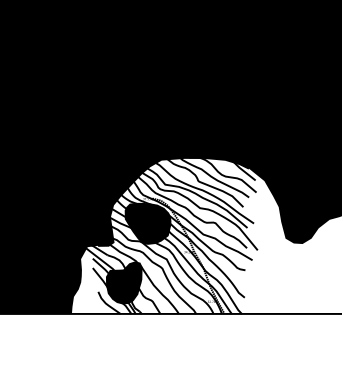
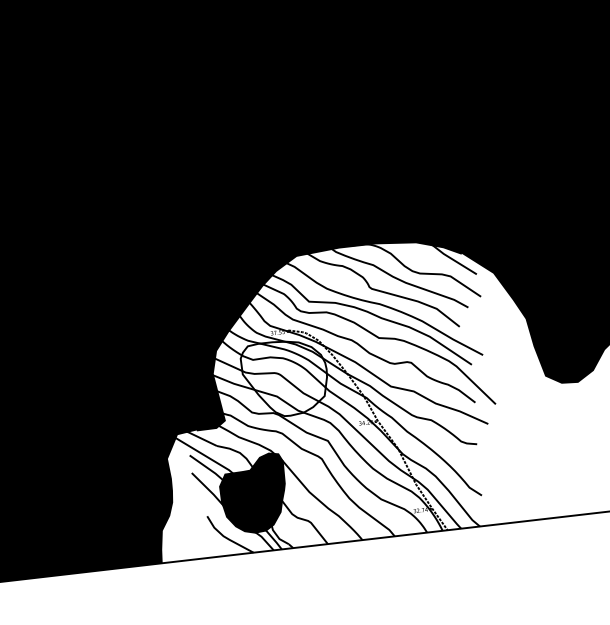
fill: (147, 223) -> (284, 378), removed

